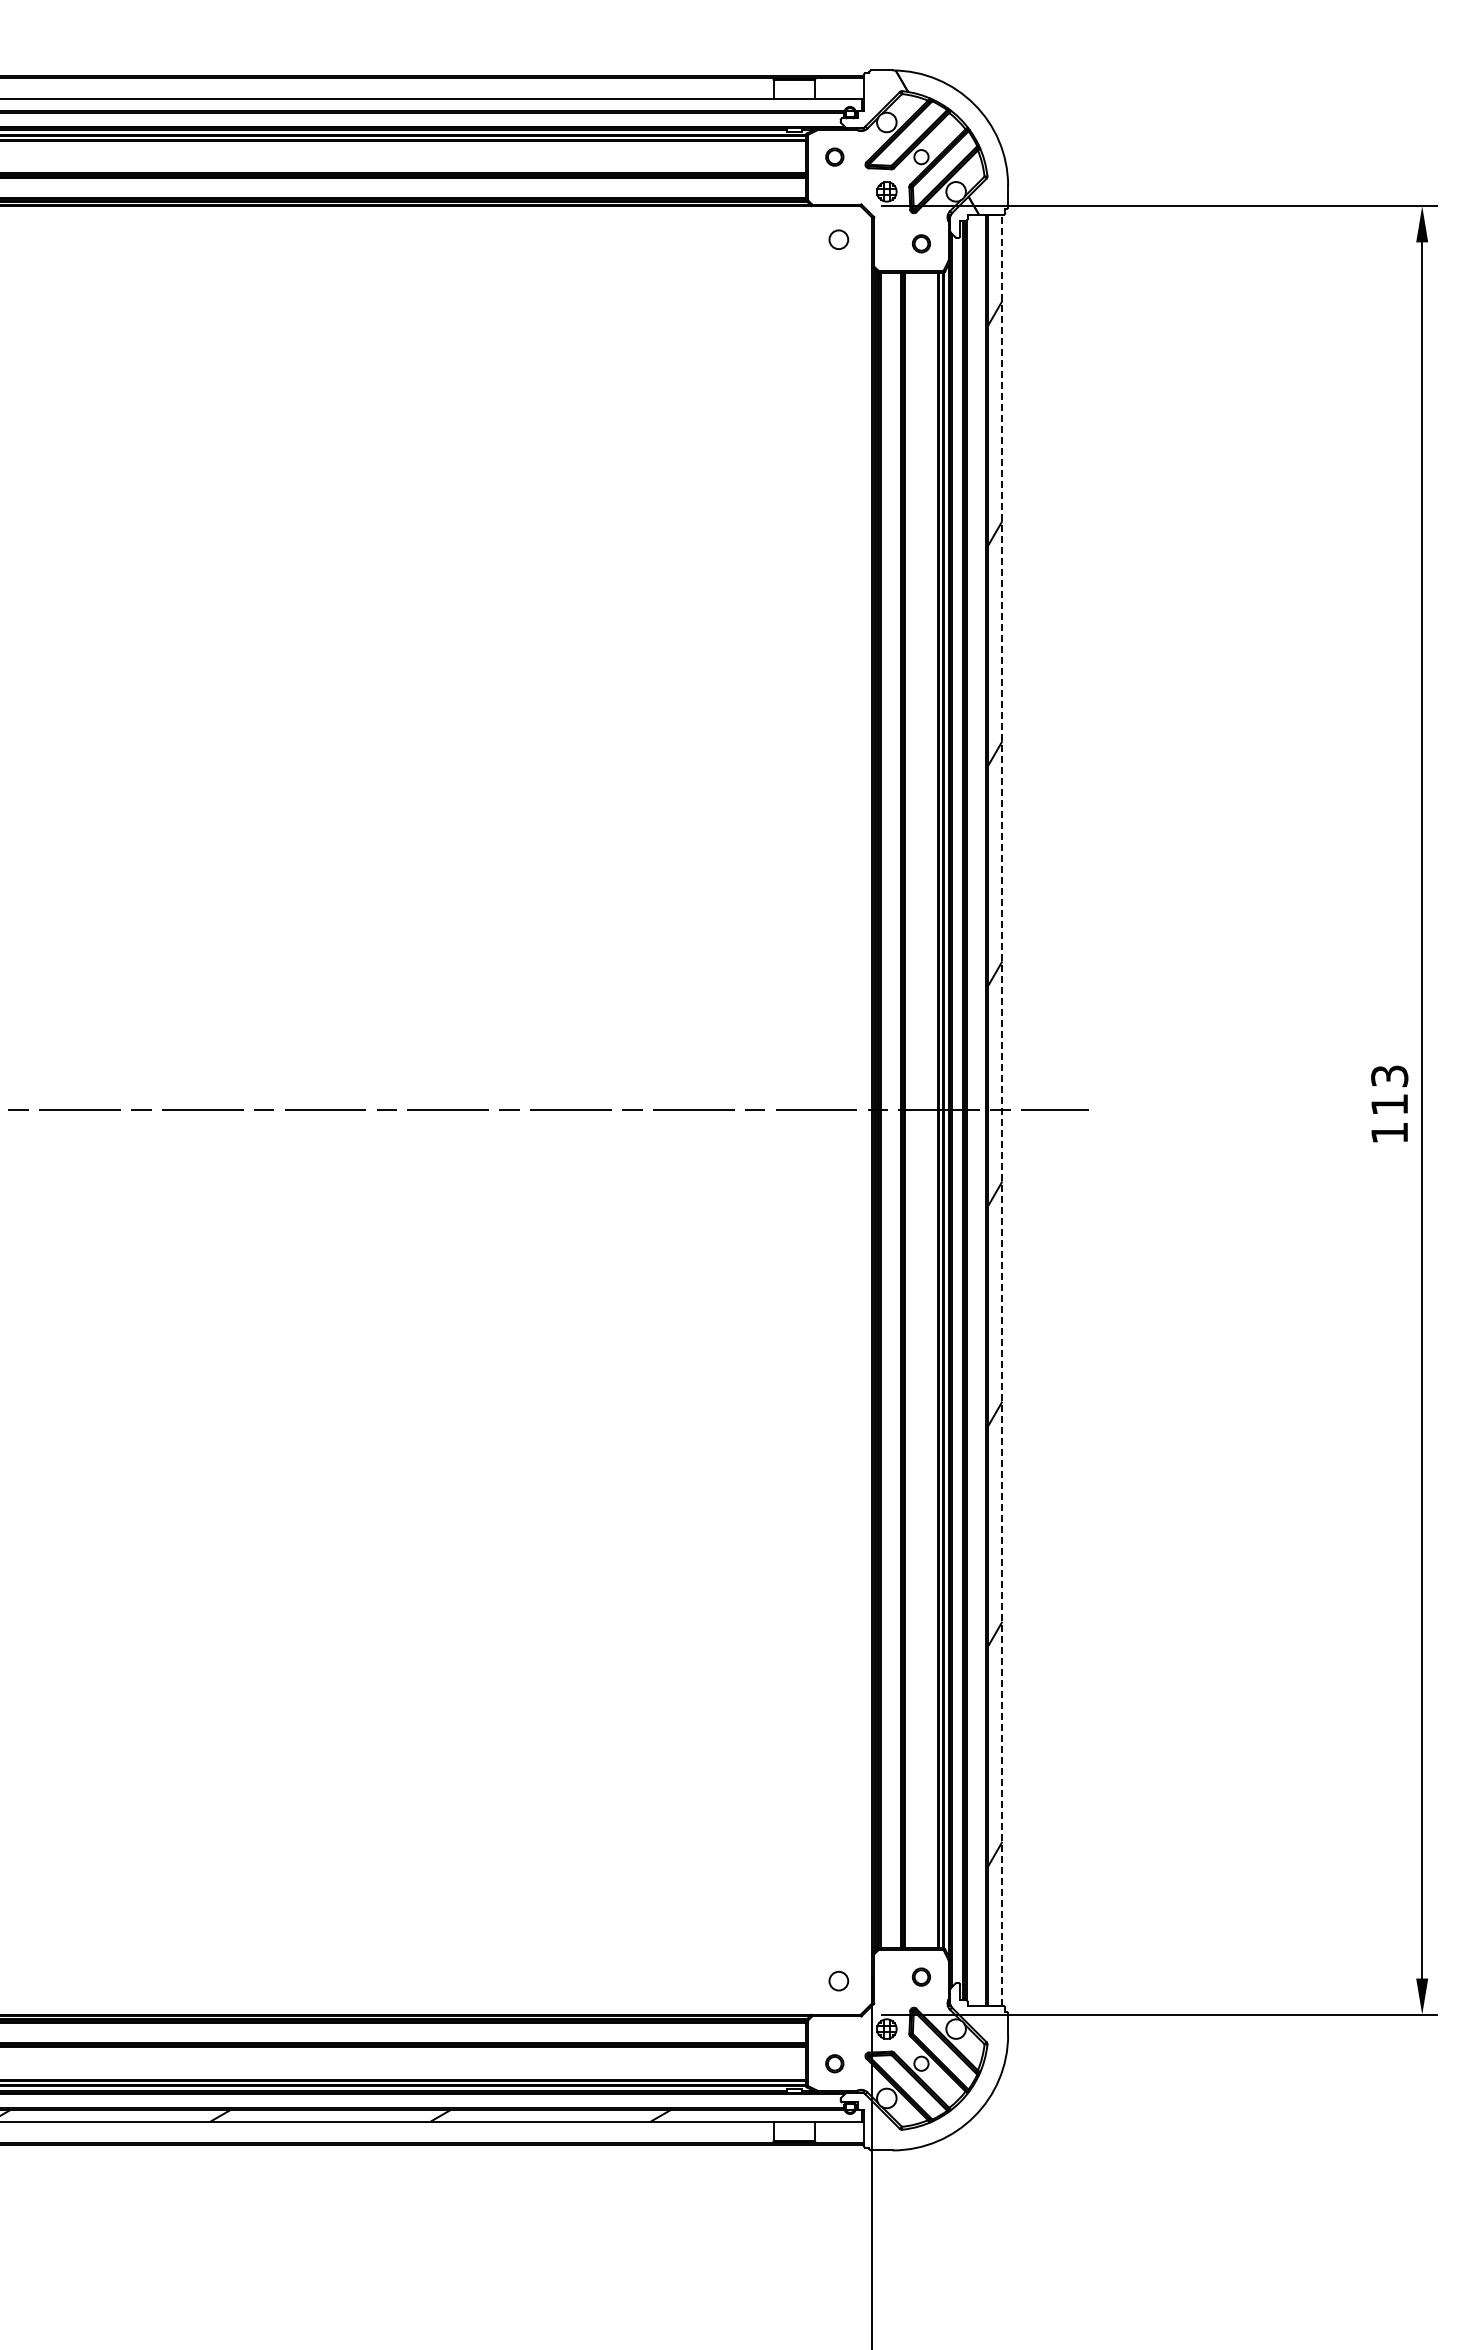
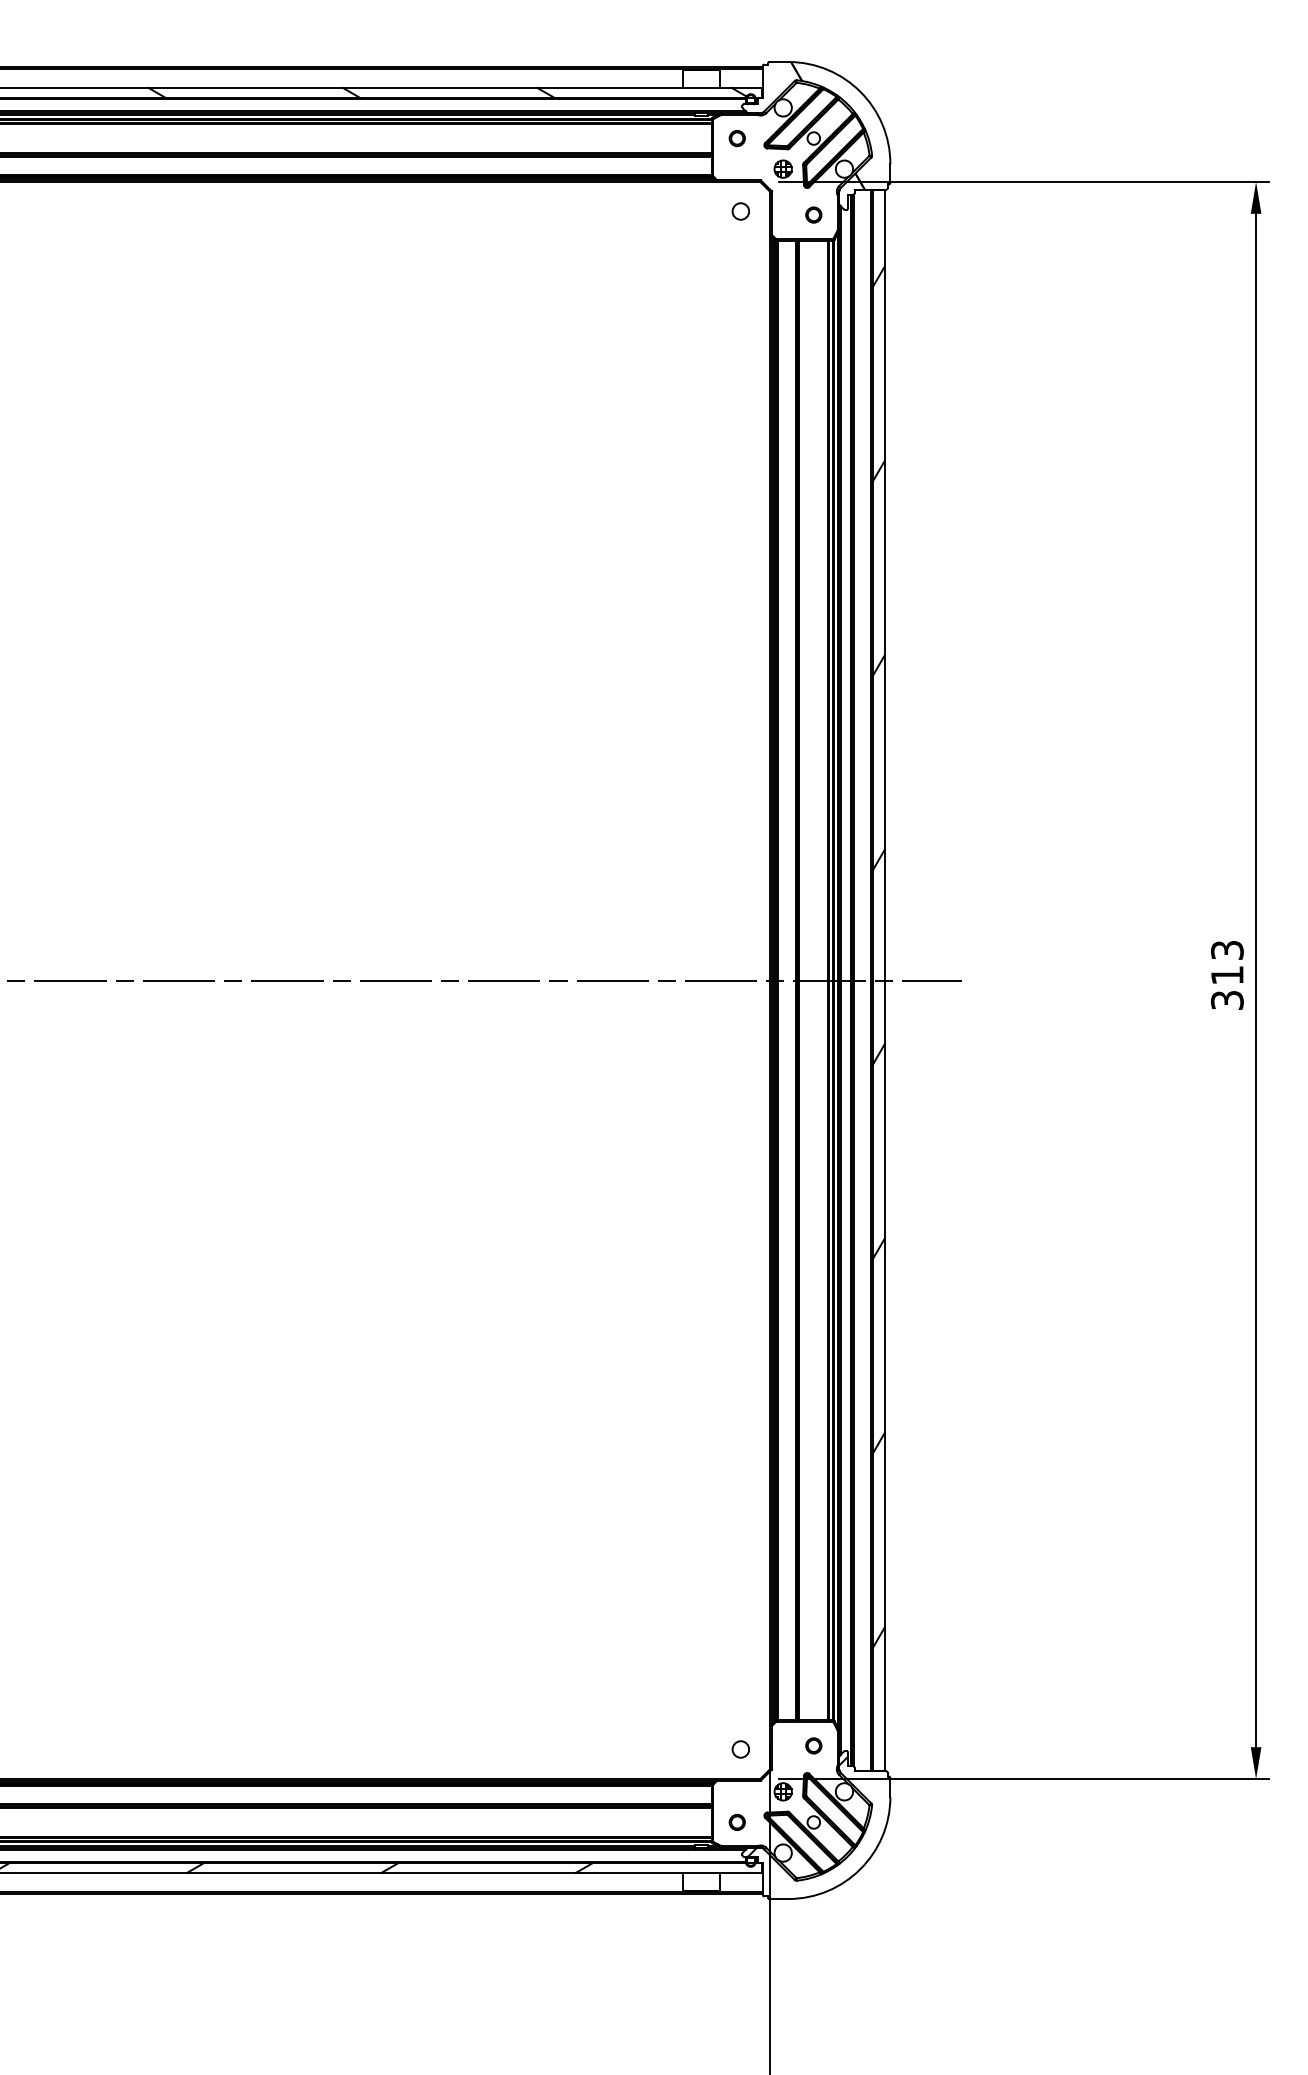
hatch: (507, 104) -> (448, 92), added
line: (1002, 1110) -> (885, 980), dashed -> solid
text: (1389, 1132) -> (1227, 999), 113 -> 313
hatch: (903, 2045) -> (797, 1806), added

